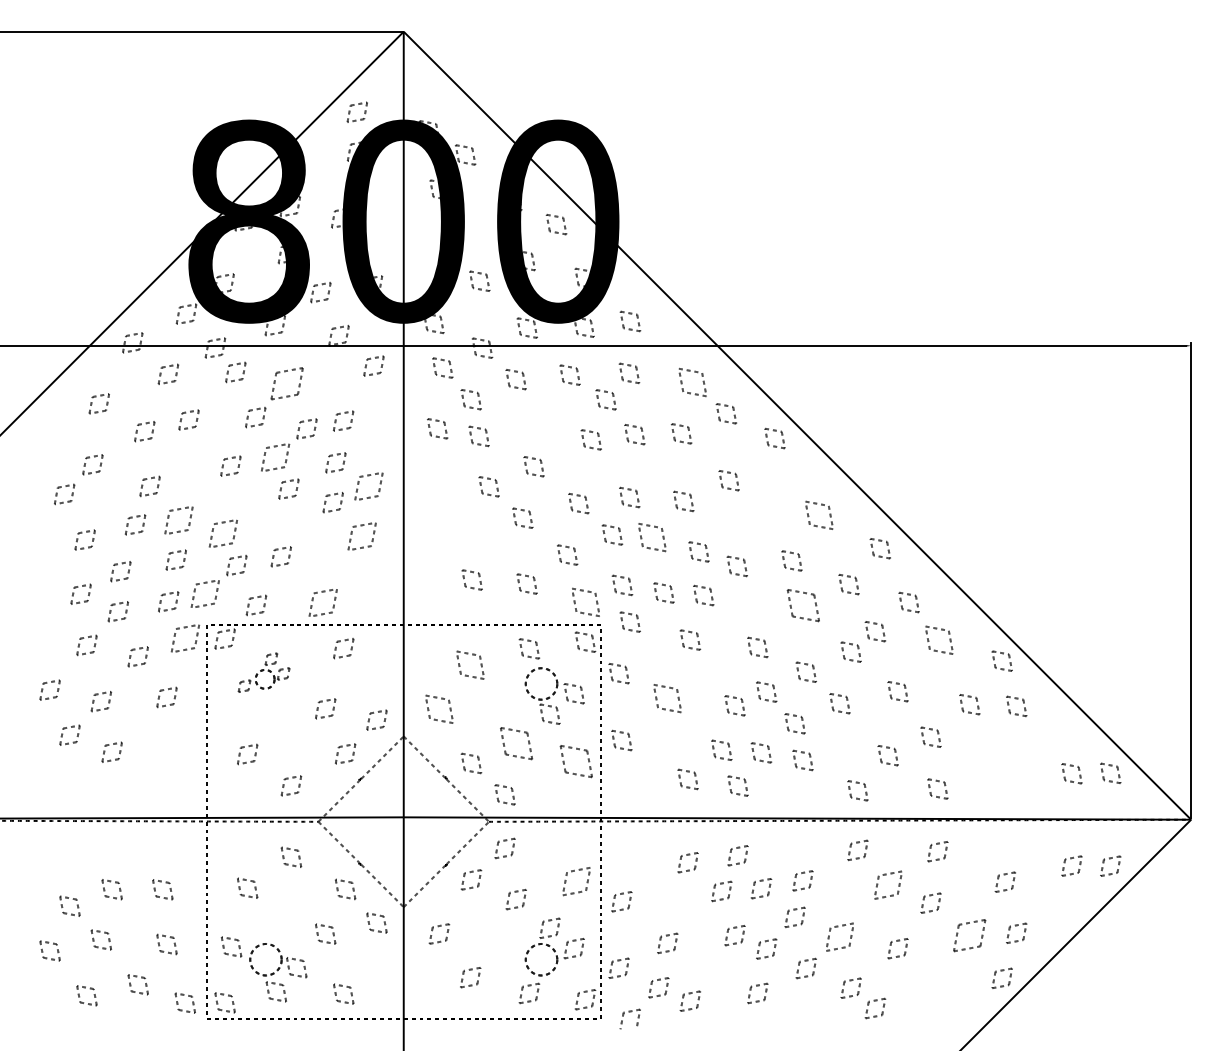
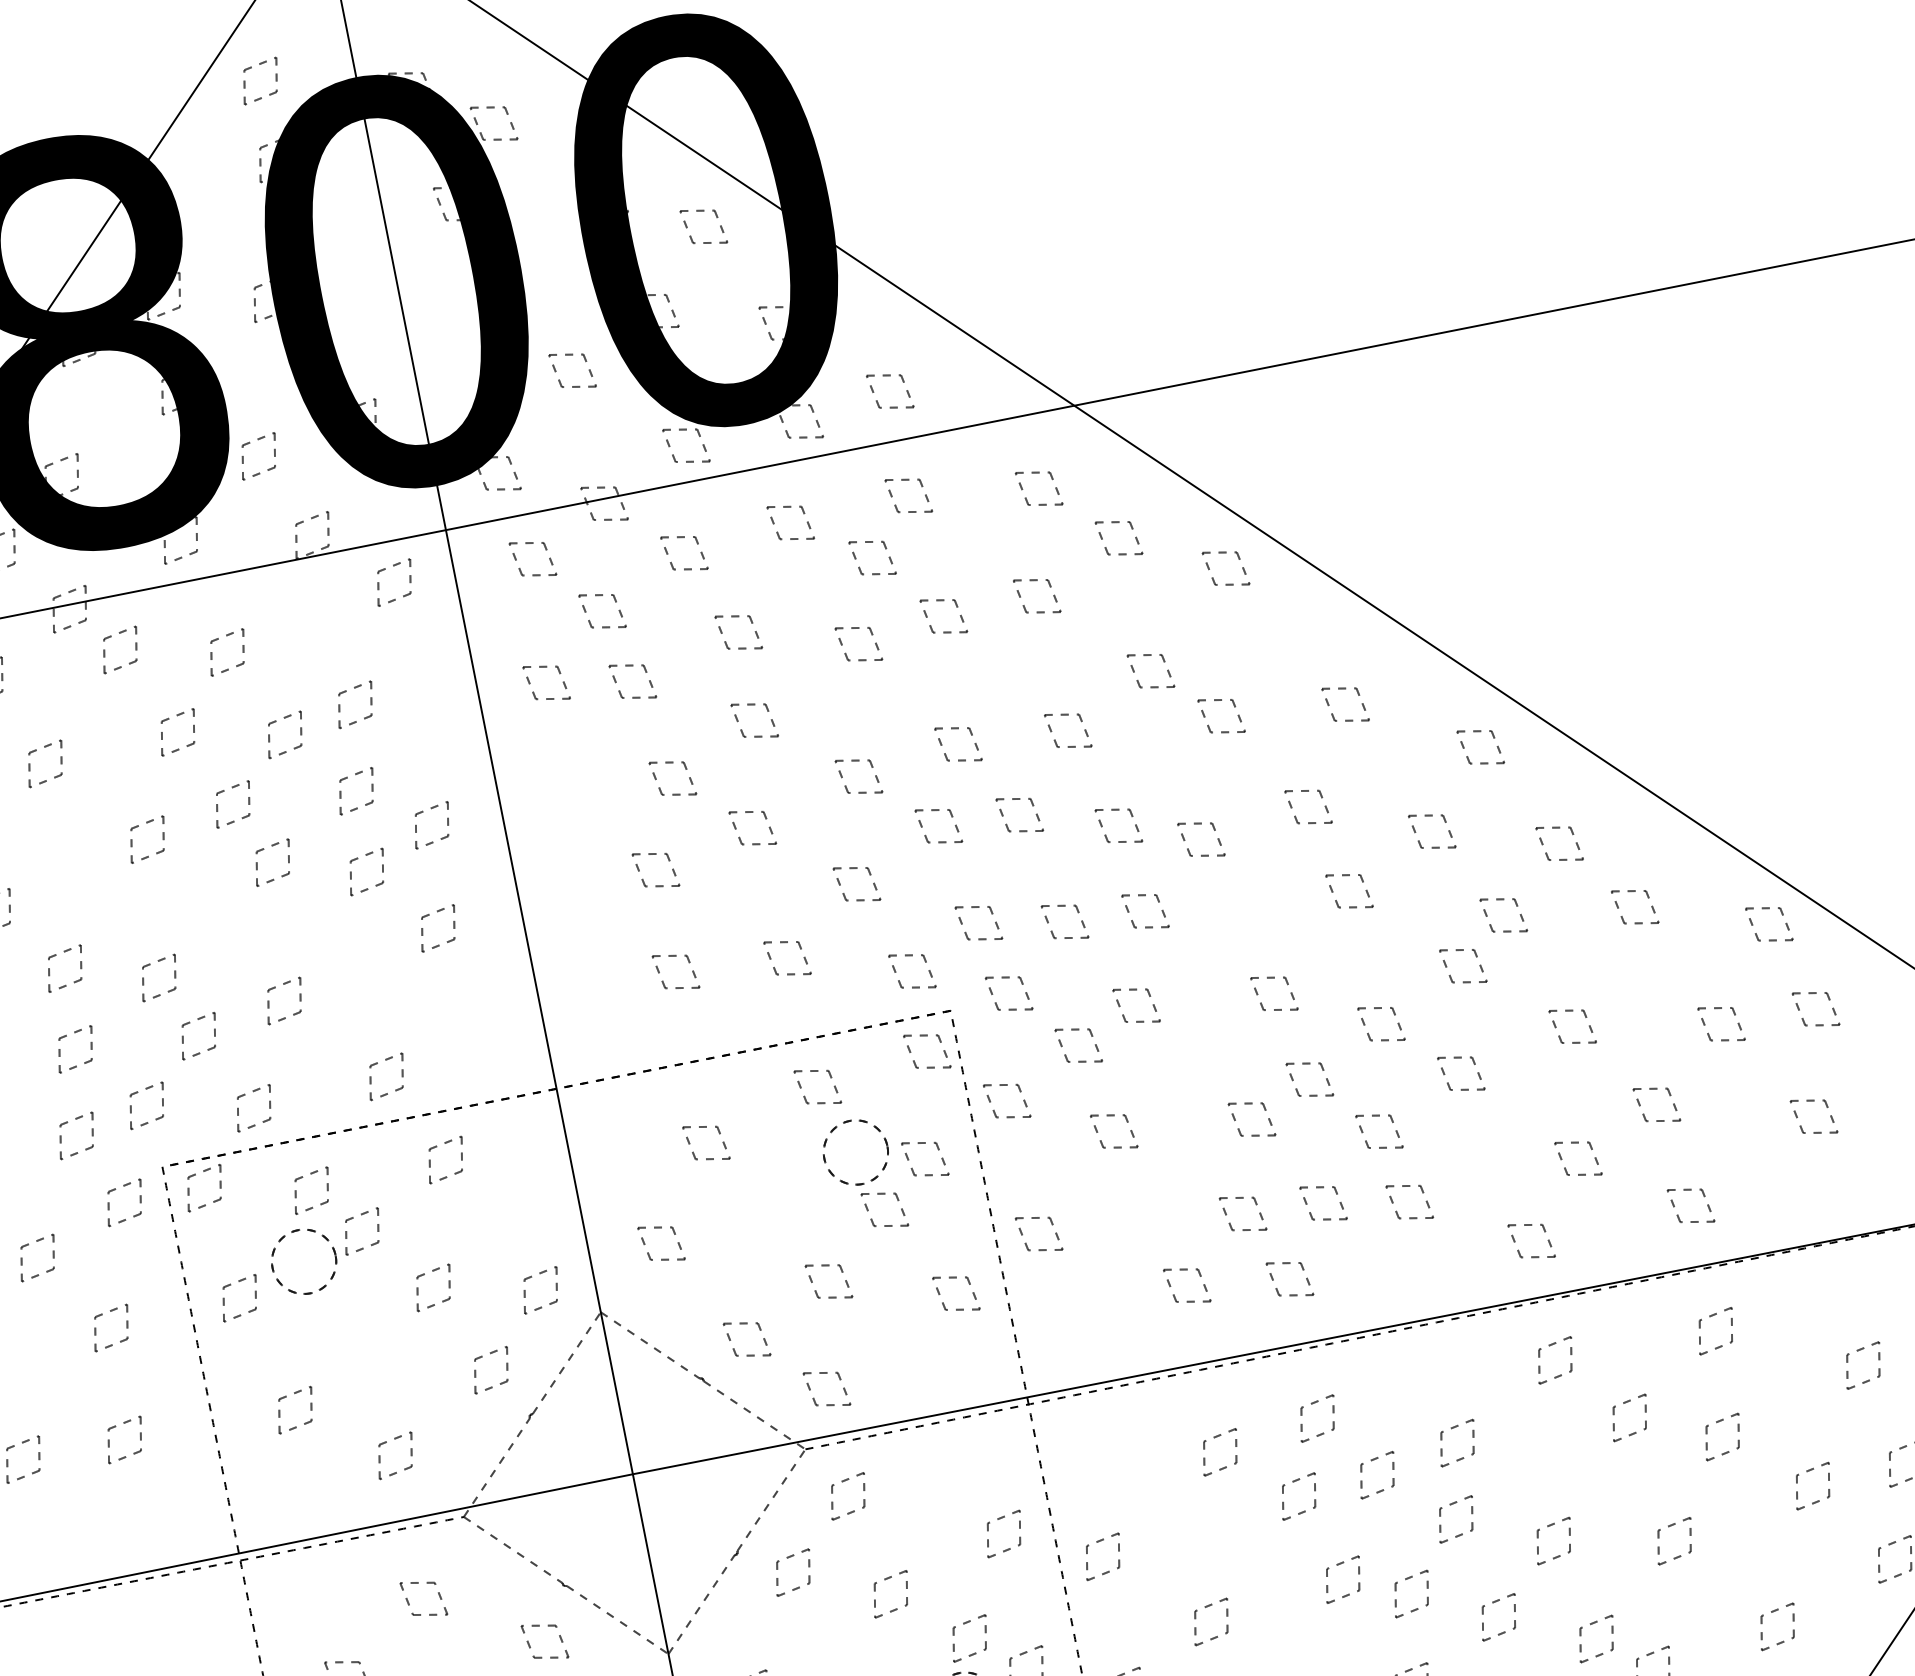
part: (692, 381) -> (1038, 487), size x0.71
part: (286, 383) -> (226, 652), size x0.62
part: (534, 415) -> (735, 617), added
part: (274, 456) -> (231, 802), size x0.71
part: (368, 485) -> (430, 823), size x0.71
part: (759, 502) -> (1220, 702), added
part: (819, 514) -> (1345, 703), size x0.71
part: (178, 519) -> (63, 967), size x0.71
part: (472, 522) -> (653, 856), added
part: (222, 533) -> (157, 977), size x0.71
part: (361, 536) -> (436, 928), size x0.71
part: (652, 536) -> (1019, 813), size x0.71
part: (204, 593) -> (145, 1105), size x0.71
part: (585, 601) -> (911, 970), size x0.71
part: (322, 602) -> (385, 1076), size x0.71
part: (803, 604) -> (1348, 889), size x0.62
part: (184, 638) -> (123, 1203), size x0.71
part: (939, 639) -> (1635, 905), size x0.71
part: (652, 656) -> (1067, 1053), added
part: (470, 664) -> (705, 1141), size x0.71
part: (263, 672) -> (294, 1239), size x1.67
part: (667, 697) -> (1113, 1129), size x0.71
part: (439, 708) -> (661, 1242), size x0.71
part: (515, 742) -> (826, 1280), size x0.62
part: (159, 746) -> (115, 1429), added
part: (1011, 754) -> (1824, 1107), added
part: (576, 760) -> (956, 1291), size x0.62
part: (575, 880) -> (1001, 1532), size x0.71
part: (887, 884) -> (1628, 1416), size x0.71
part: (969, 934) -> (1812, 1484), size x0.62
part: (839, 936) -> (1552, 1540), size x0.71
part: (939, 992) -> (1775, 1612), added

